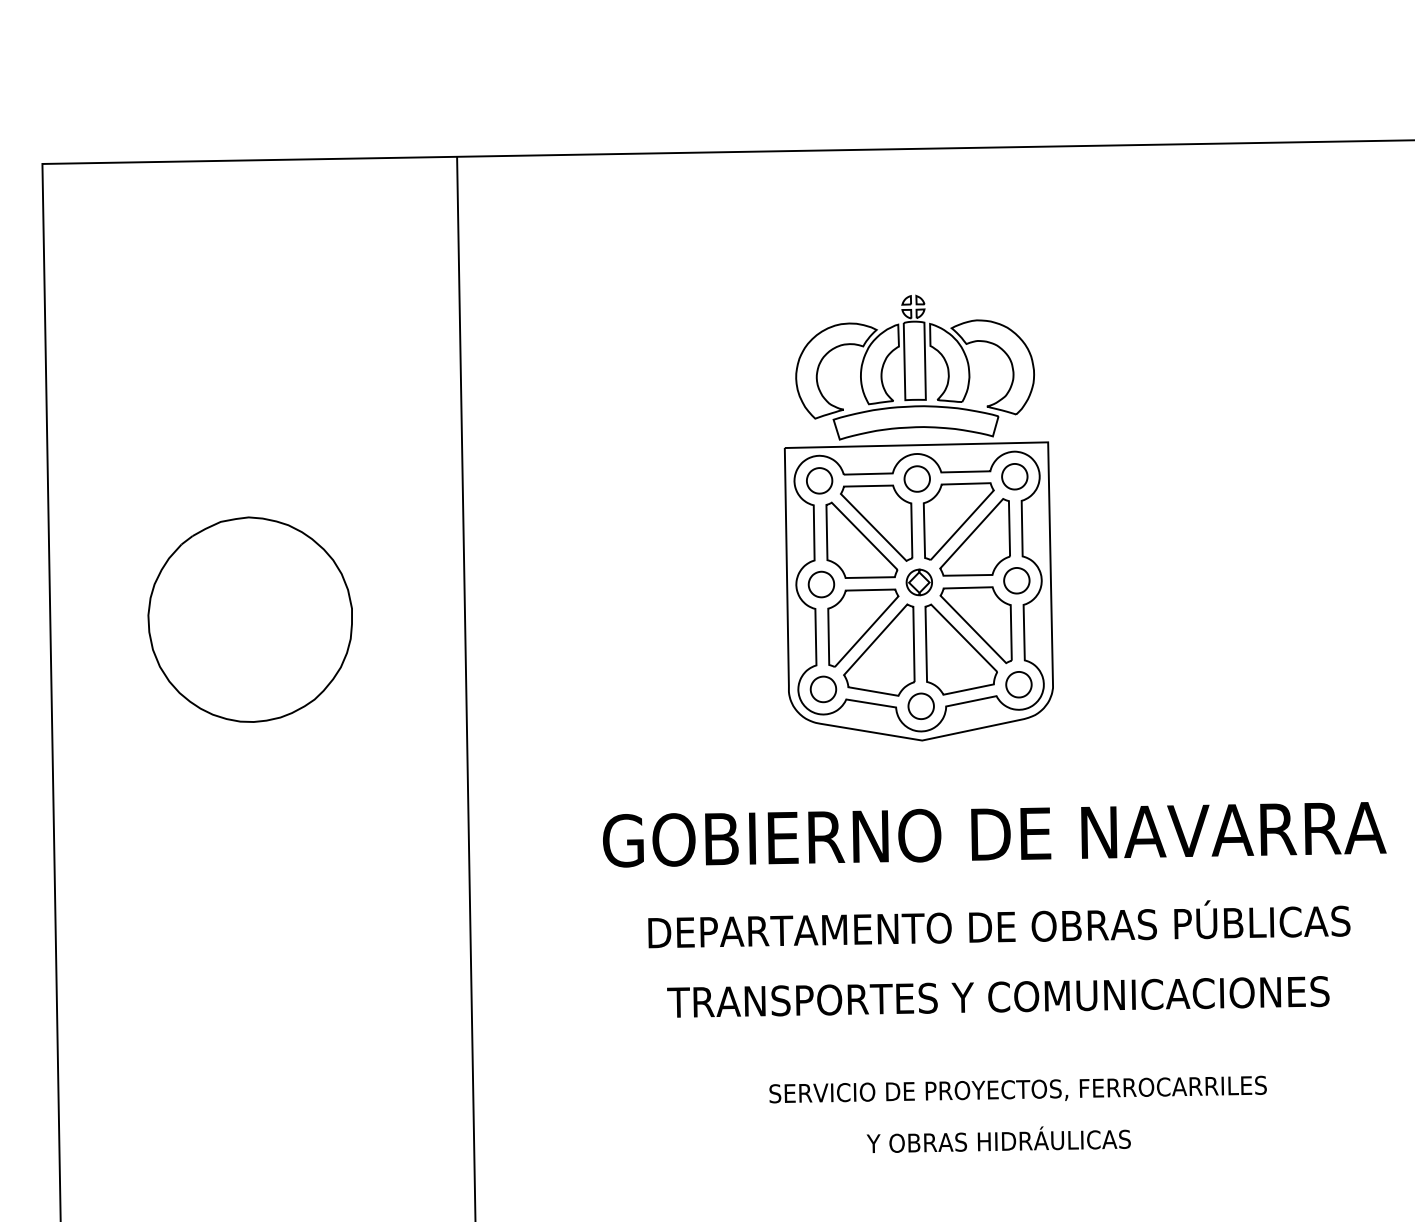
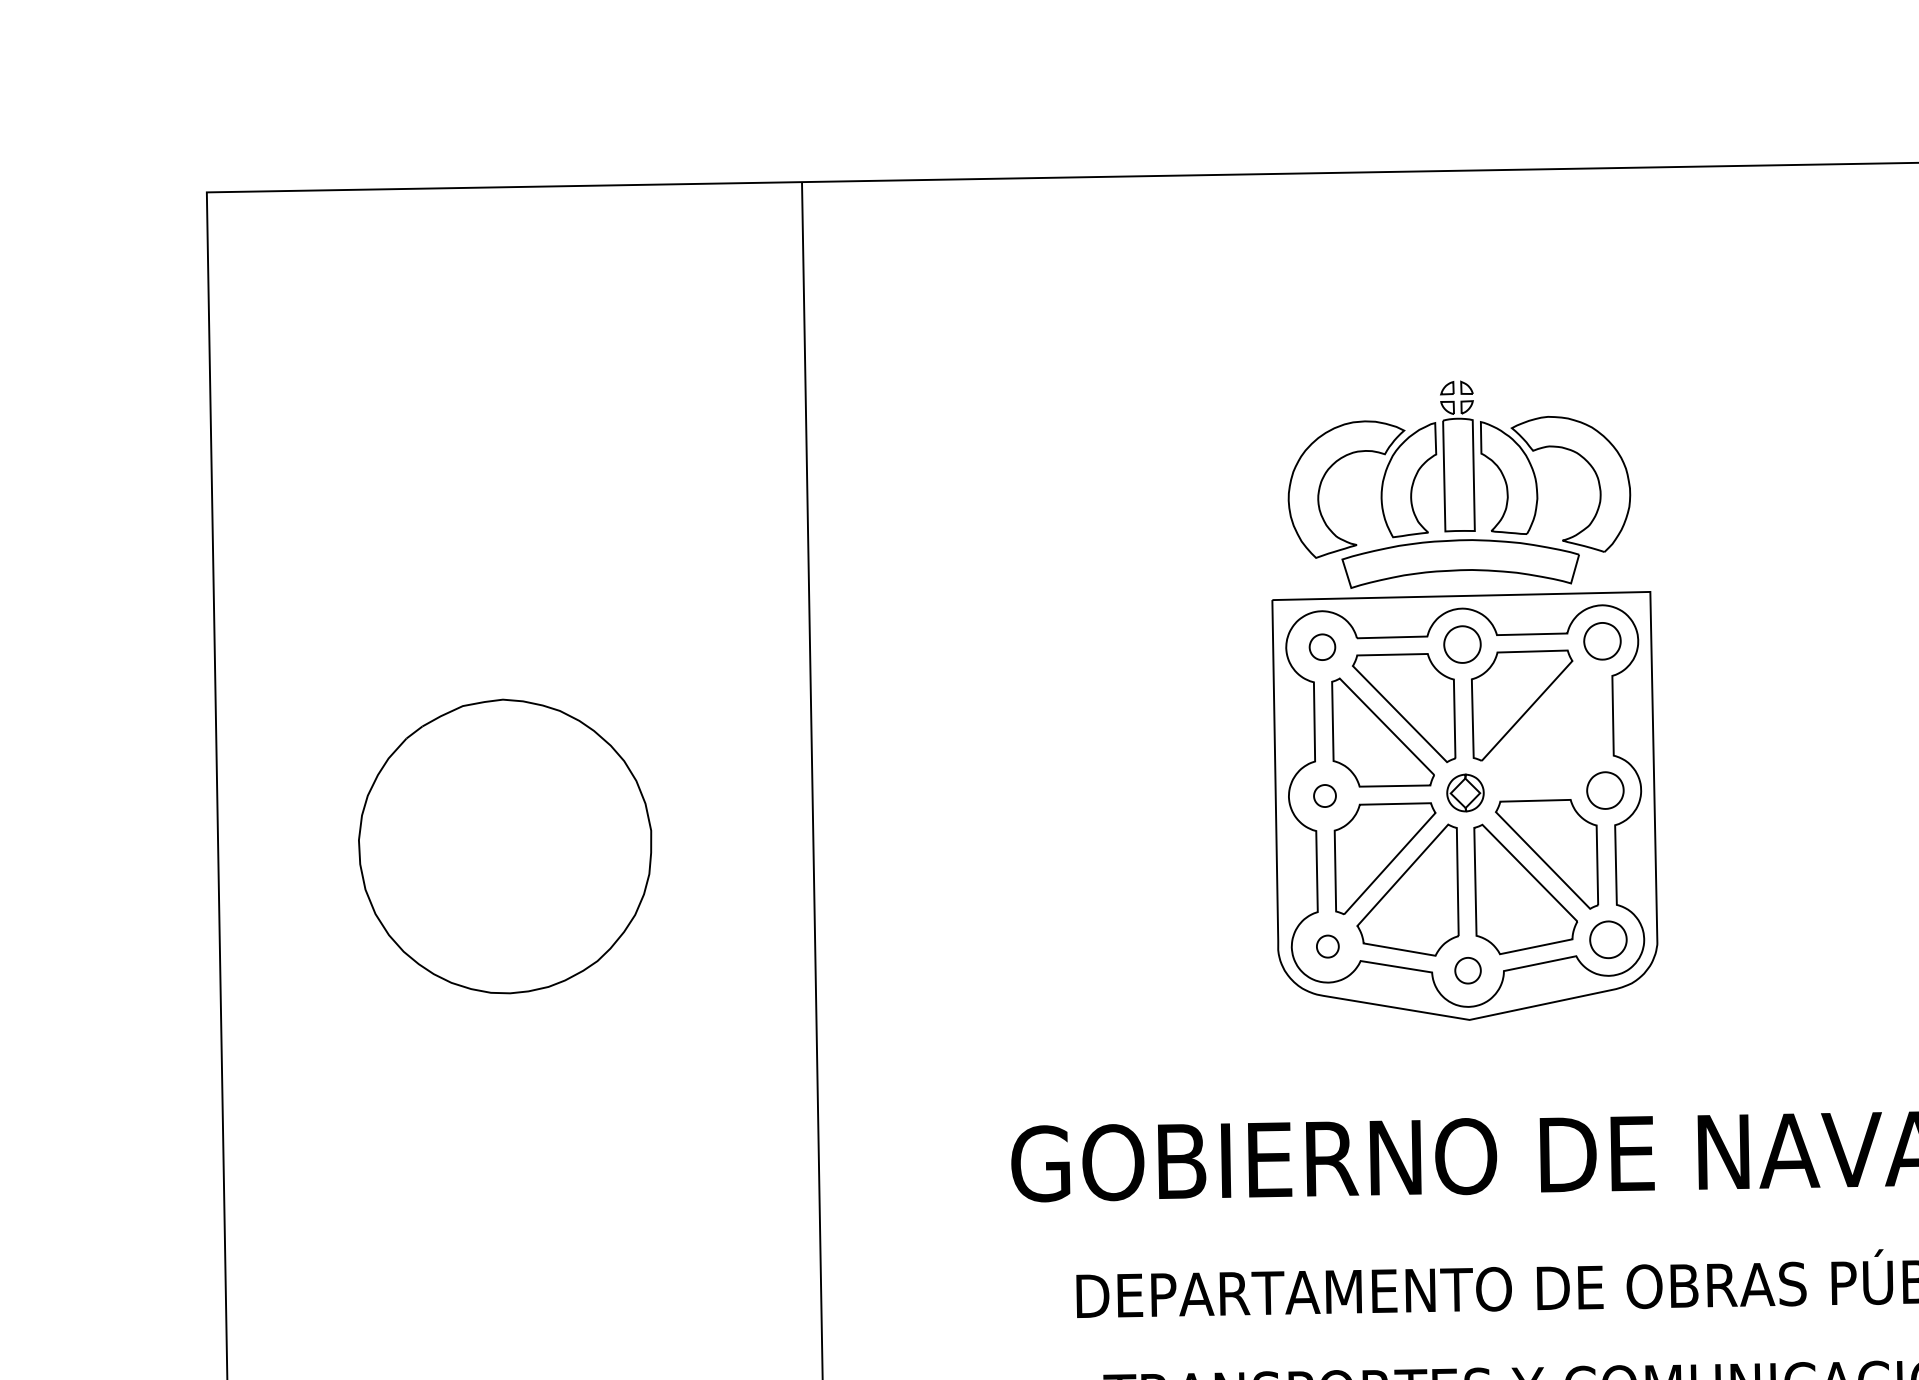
part: (819, 480) -> (1322, 646), size x0.7
part: (974, 537) -> (1544, 728), removed
part: (821, 584) -> (1325, 795), size x0.6
part: (823, 689) -> (1327, 946), size x0.6
part: (920, 705) -> (1467, 969), size x0.7

